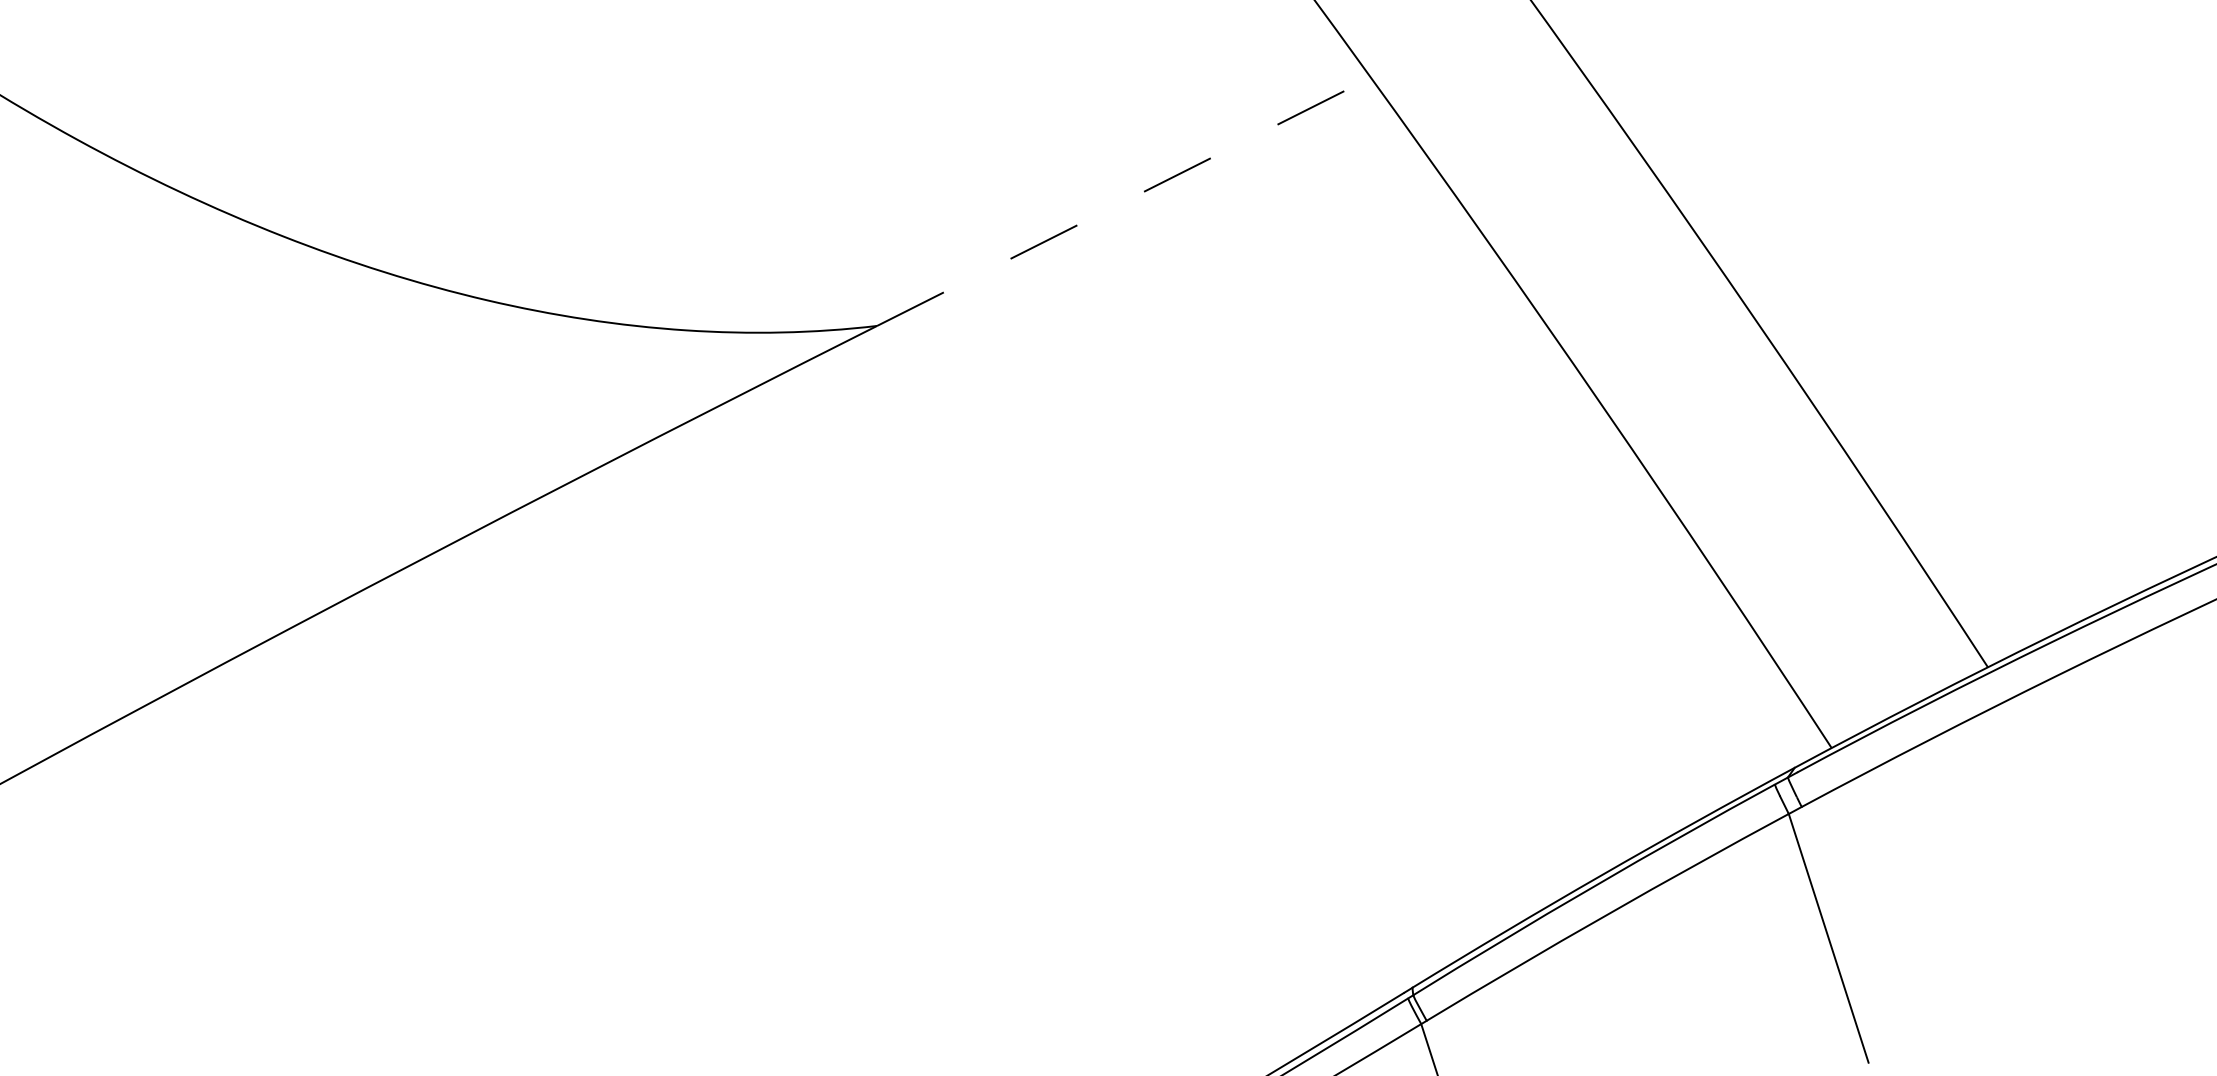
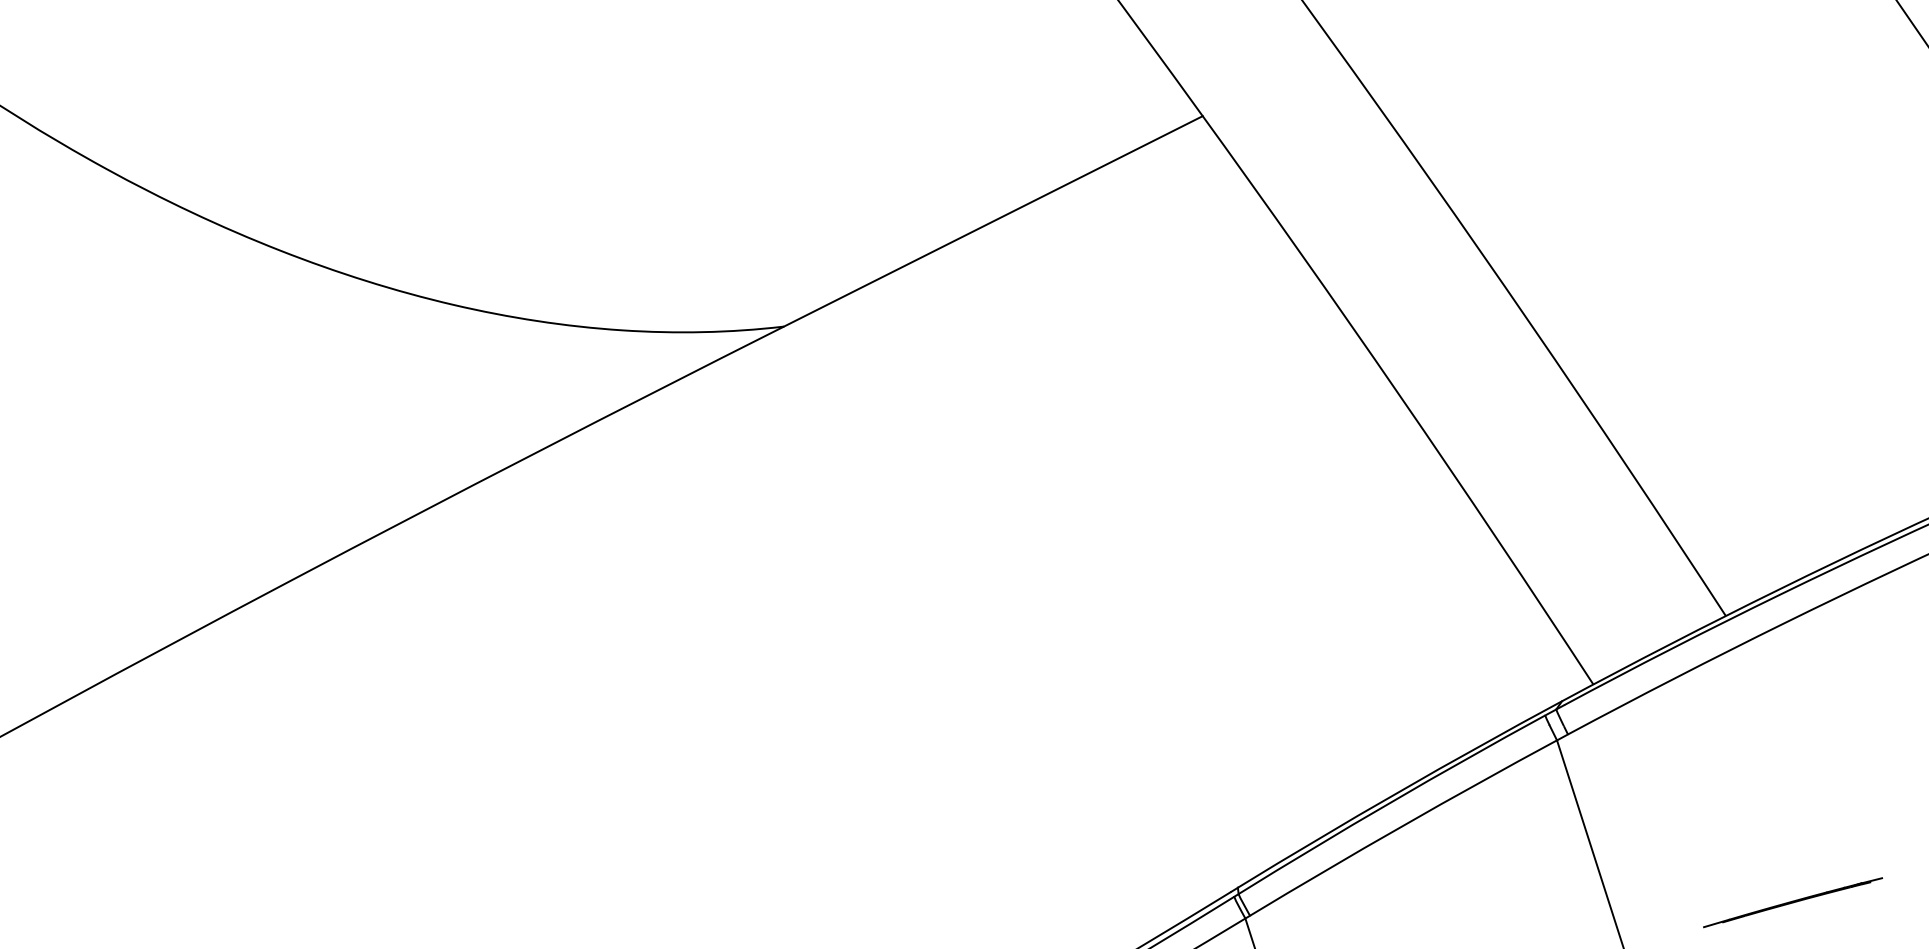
line: (1124, 202) -> (993, 221), dashed -> solid
line: (2066, 1005) -> (1792, 902), added

